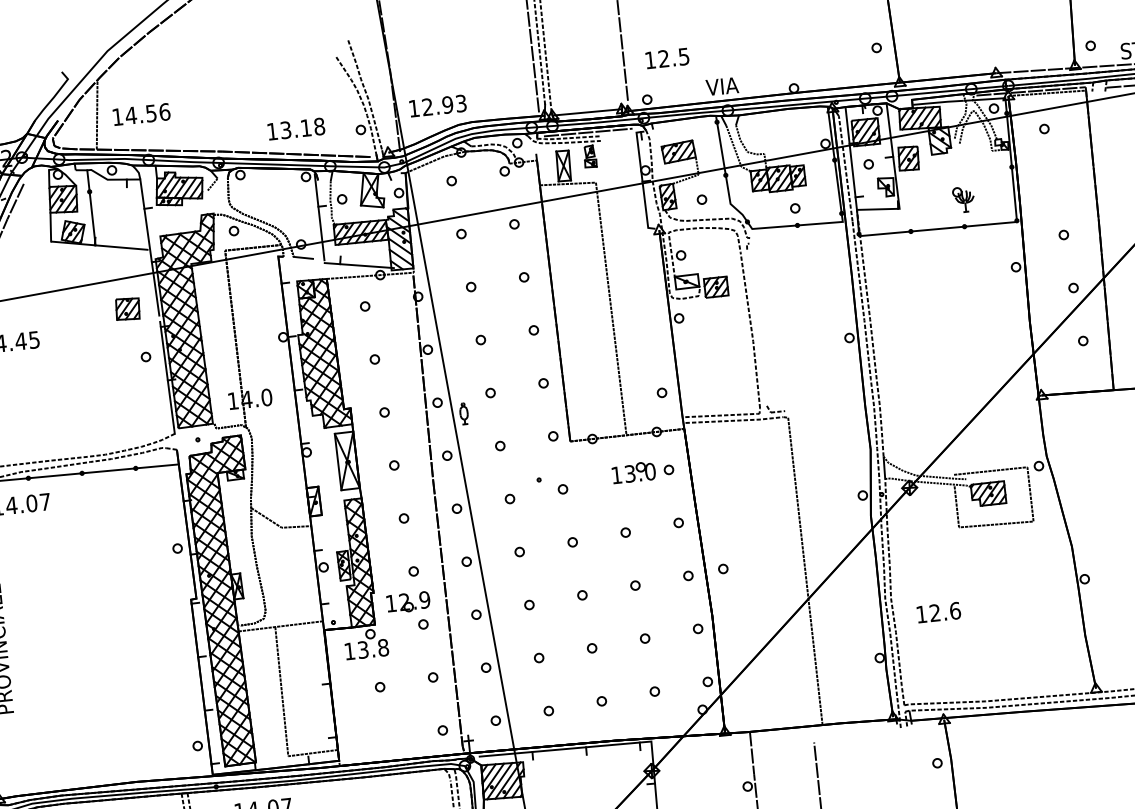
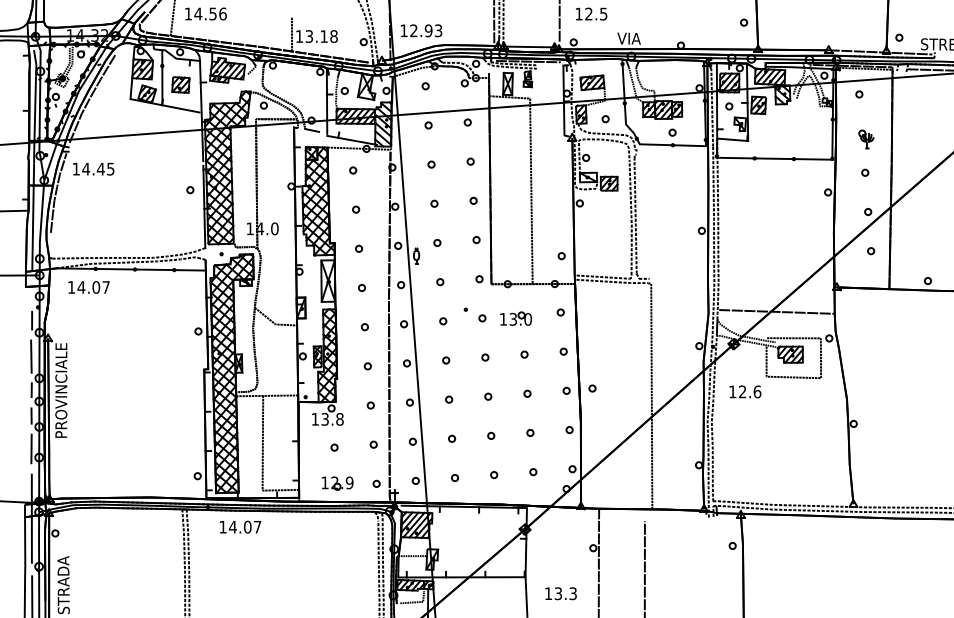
line: (261, 130) -> (291, 34), added
part: (963, 199) -> (866, 139), moved
part: (127, 308) -> (180, 84), moved
line: (756, 326) -> (635, 215), added
line: (963, 437) -> (776, 311), added
part: (632, 472) -> (515, 318), moved
part: (408, 602) -> (337, 483), moved
text: (938, 612) -> (745, 391), moved

